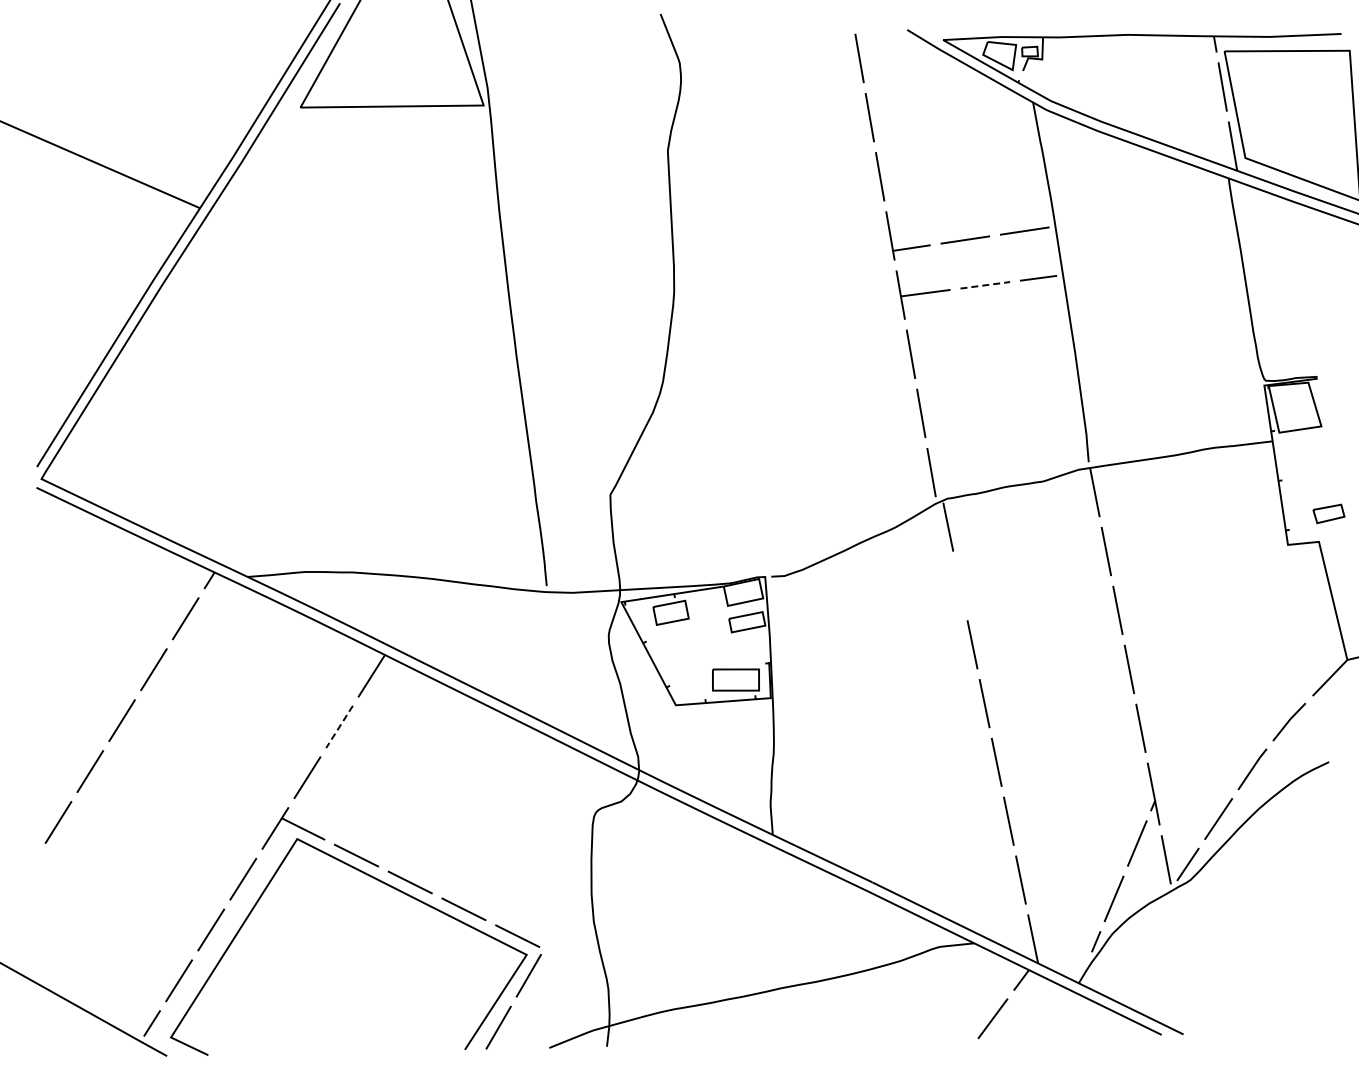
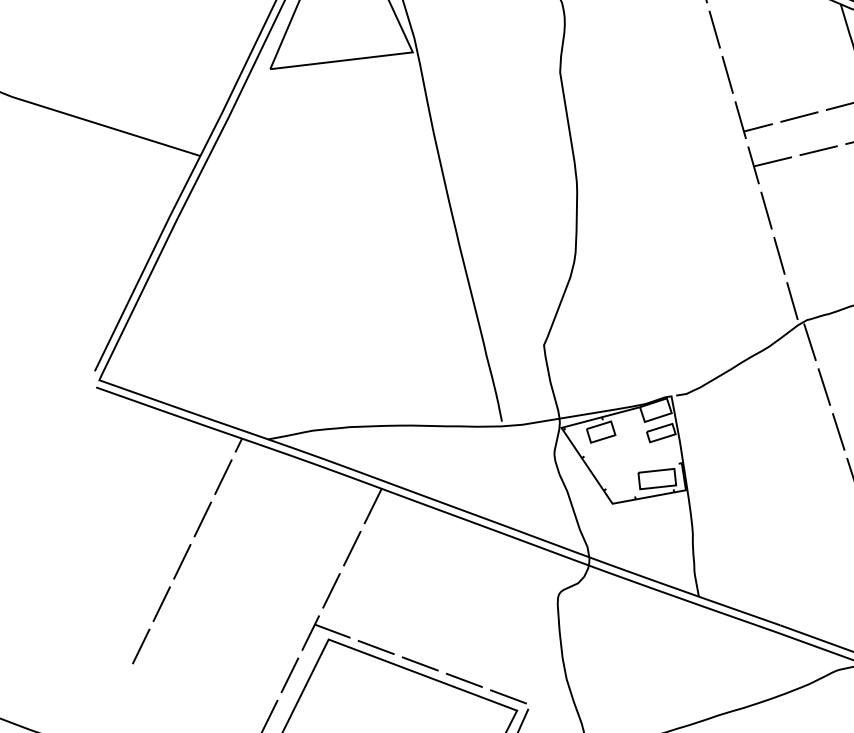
line: (985, 285) -> (818, 150), dashed -> solid
line: (960, 585) -> (824, 386), added
line: (339, 727) -> (352, 549), dashed -> solid

